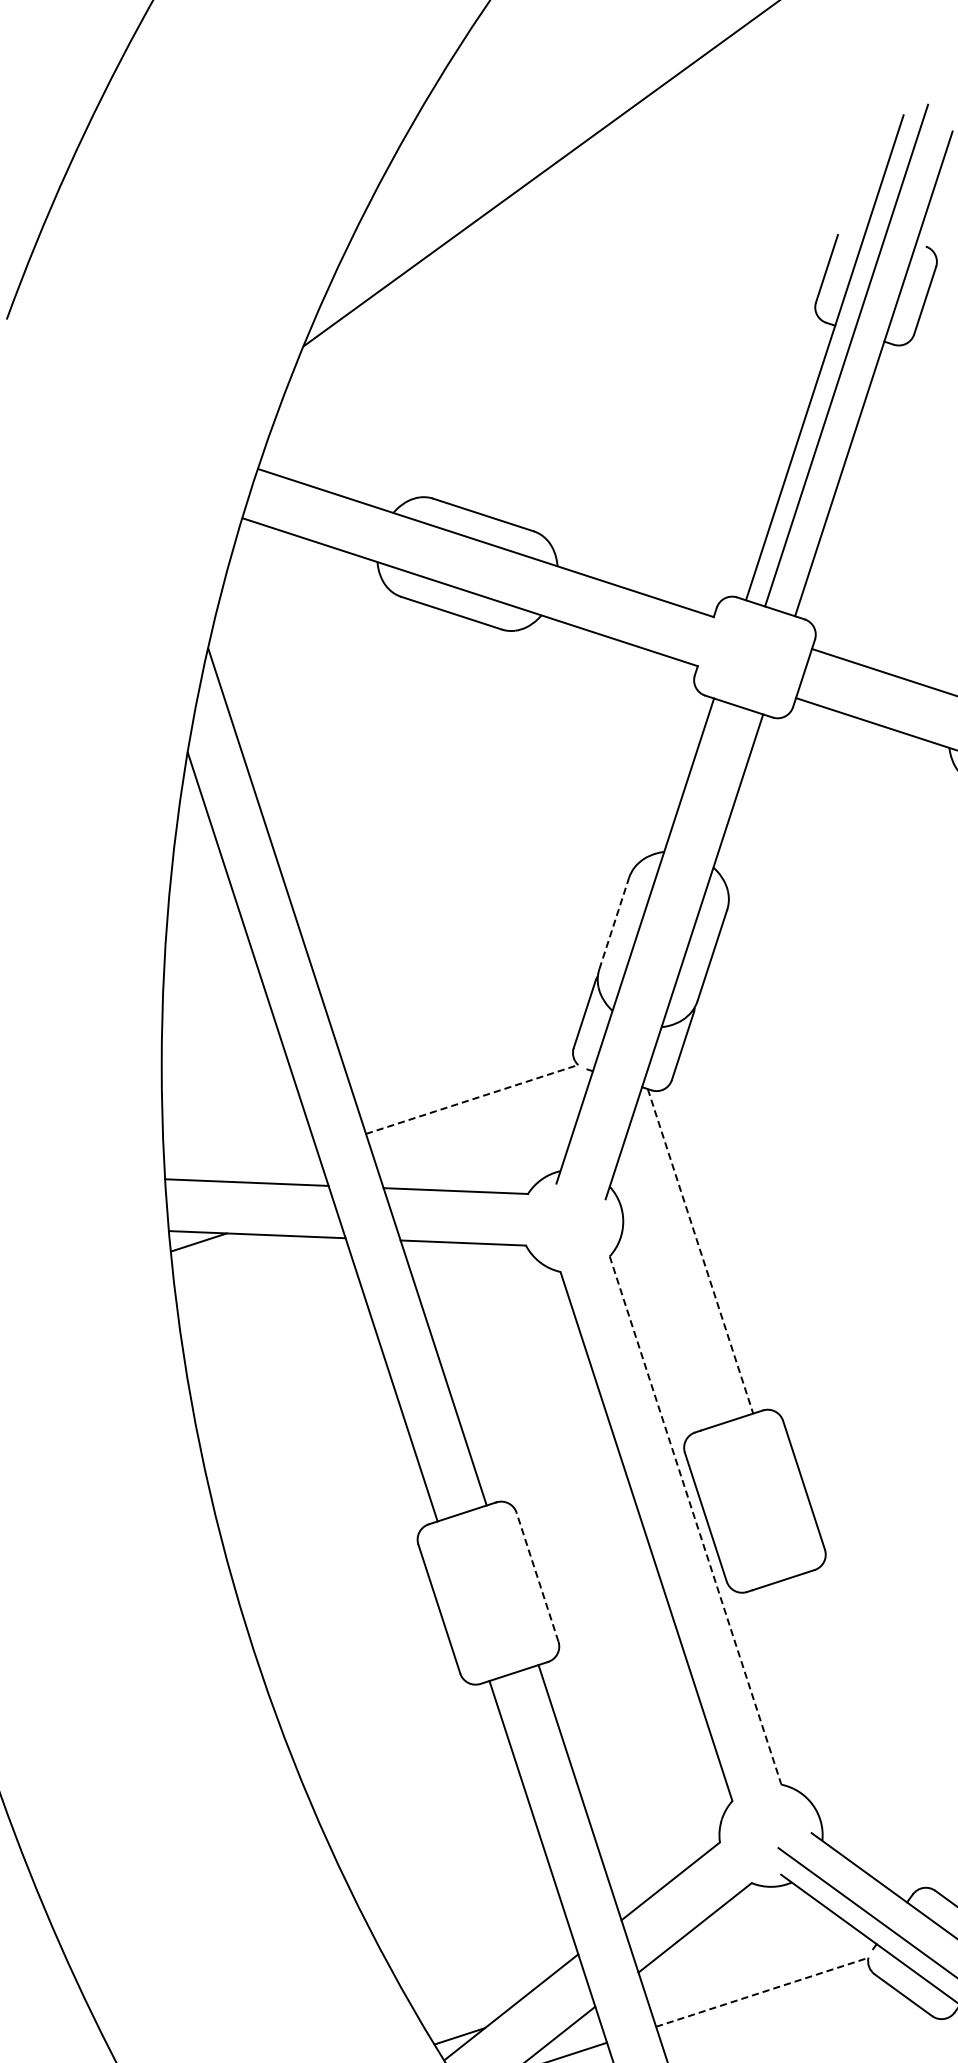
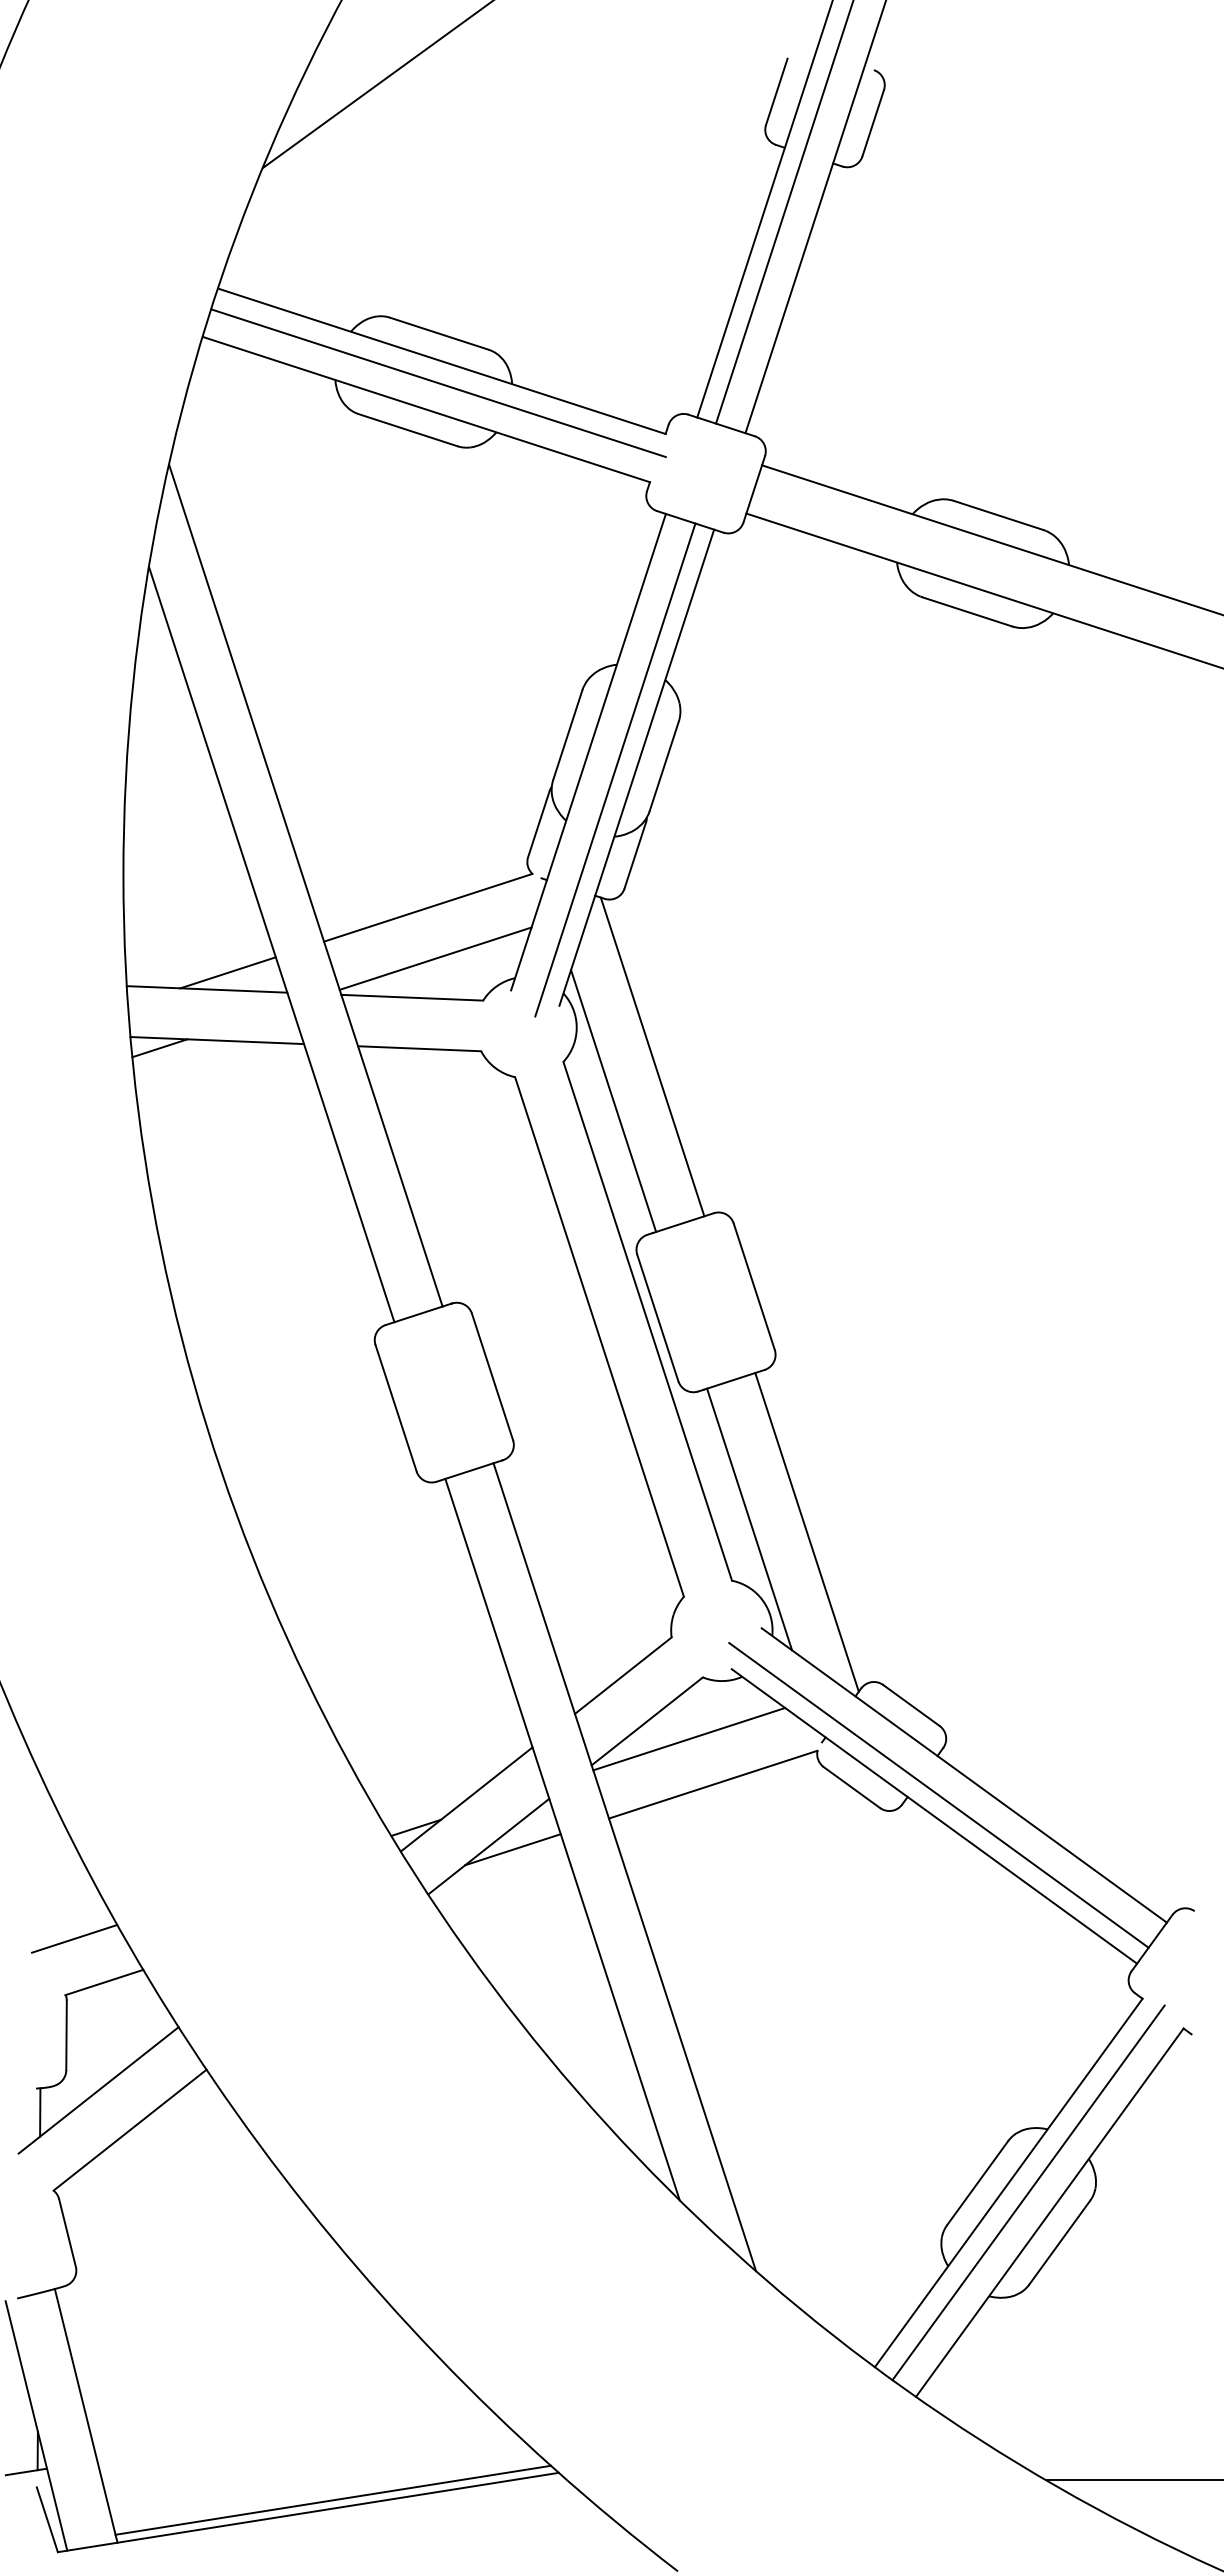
line: (482, 565) -> (438, 383), added
line: (613, 923) -> (567, 734), dashed -> solid
line: (662, 958) -> (615, 769), added
line: (472, 1099) -> (428, 907), dashed -> solid
line: (479, 1151) -> (435, 958), added
line: (267, 1165) -> (227, 972), added
line: (700, 1250) -> (652, 1056), dashed -> solid
line: (660, 1295) -> (613, 1100), added
line: (695, 1520) -> (647, 1321), dashed -> solid
line: (537, 1576) -> (492, 1376), dashed -> solid
line: (799, 1722) -> (749, 1519), added
line: (857, 1734) -> (806, 1531), added
line: (738, 1946) -> (689, 1739), added
line: (762, 1992) -> (713, 1784), dashed -> solid

